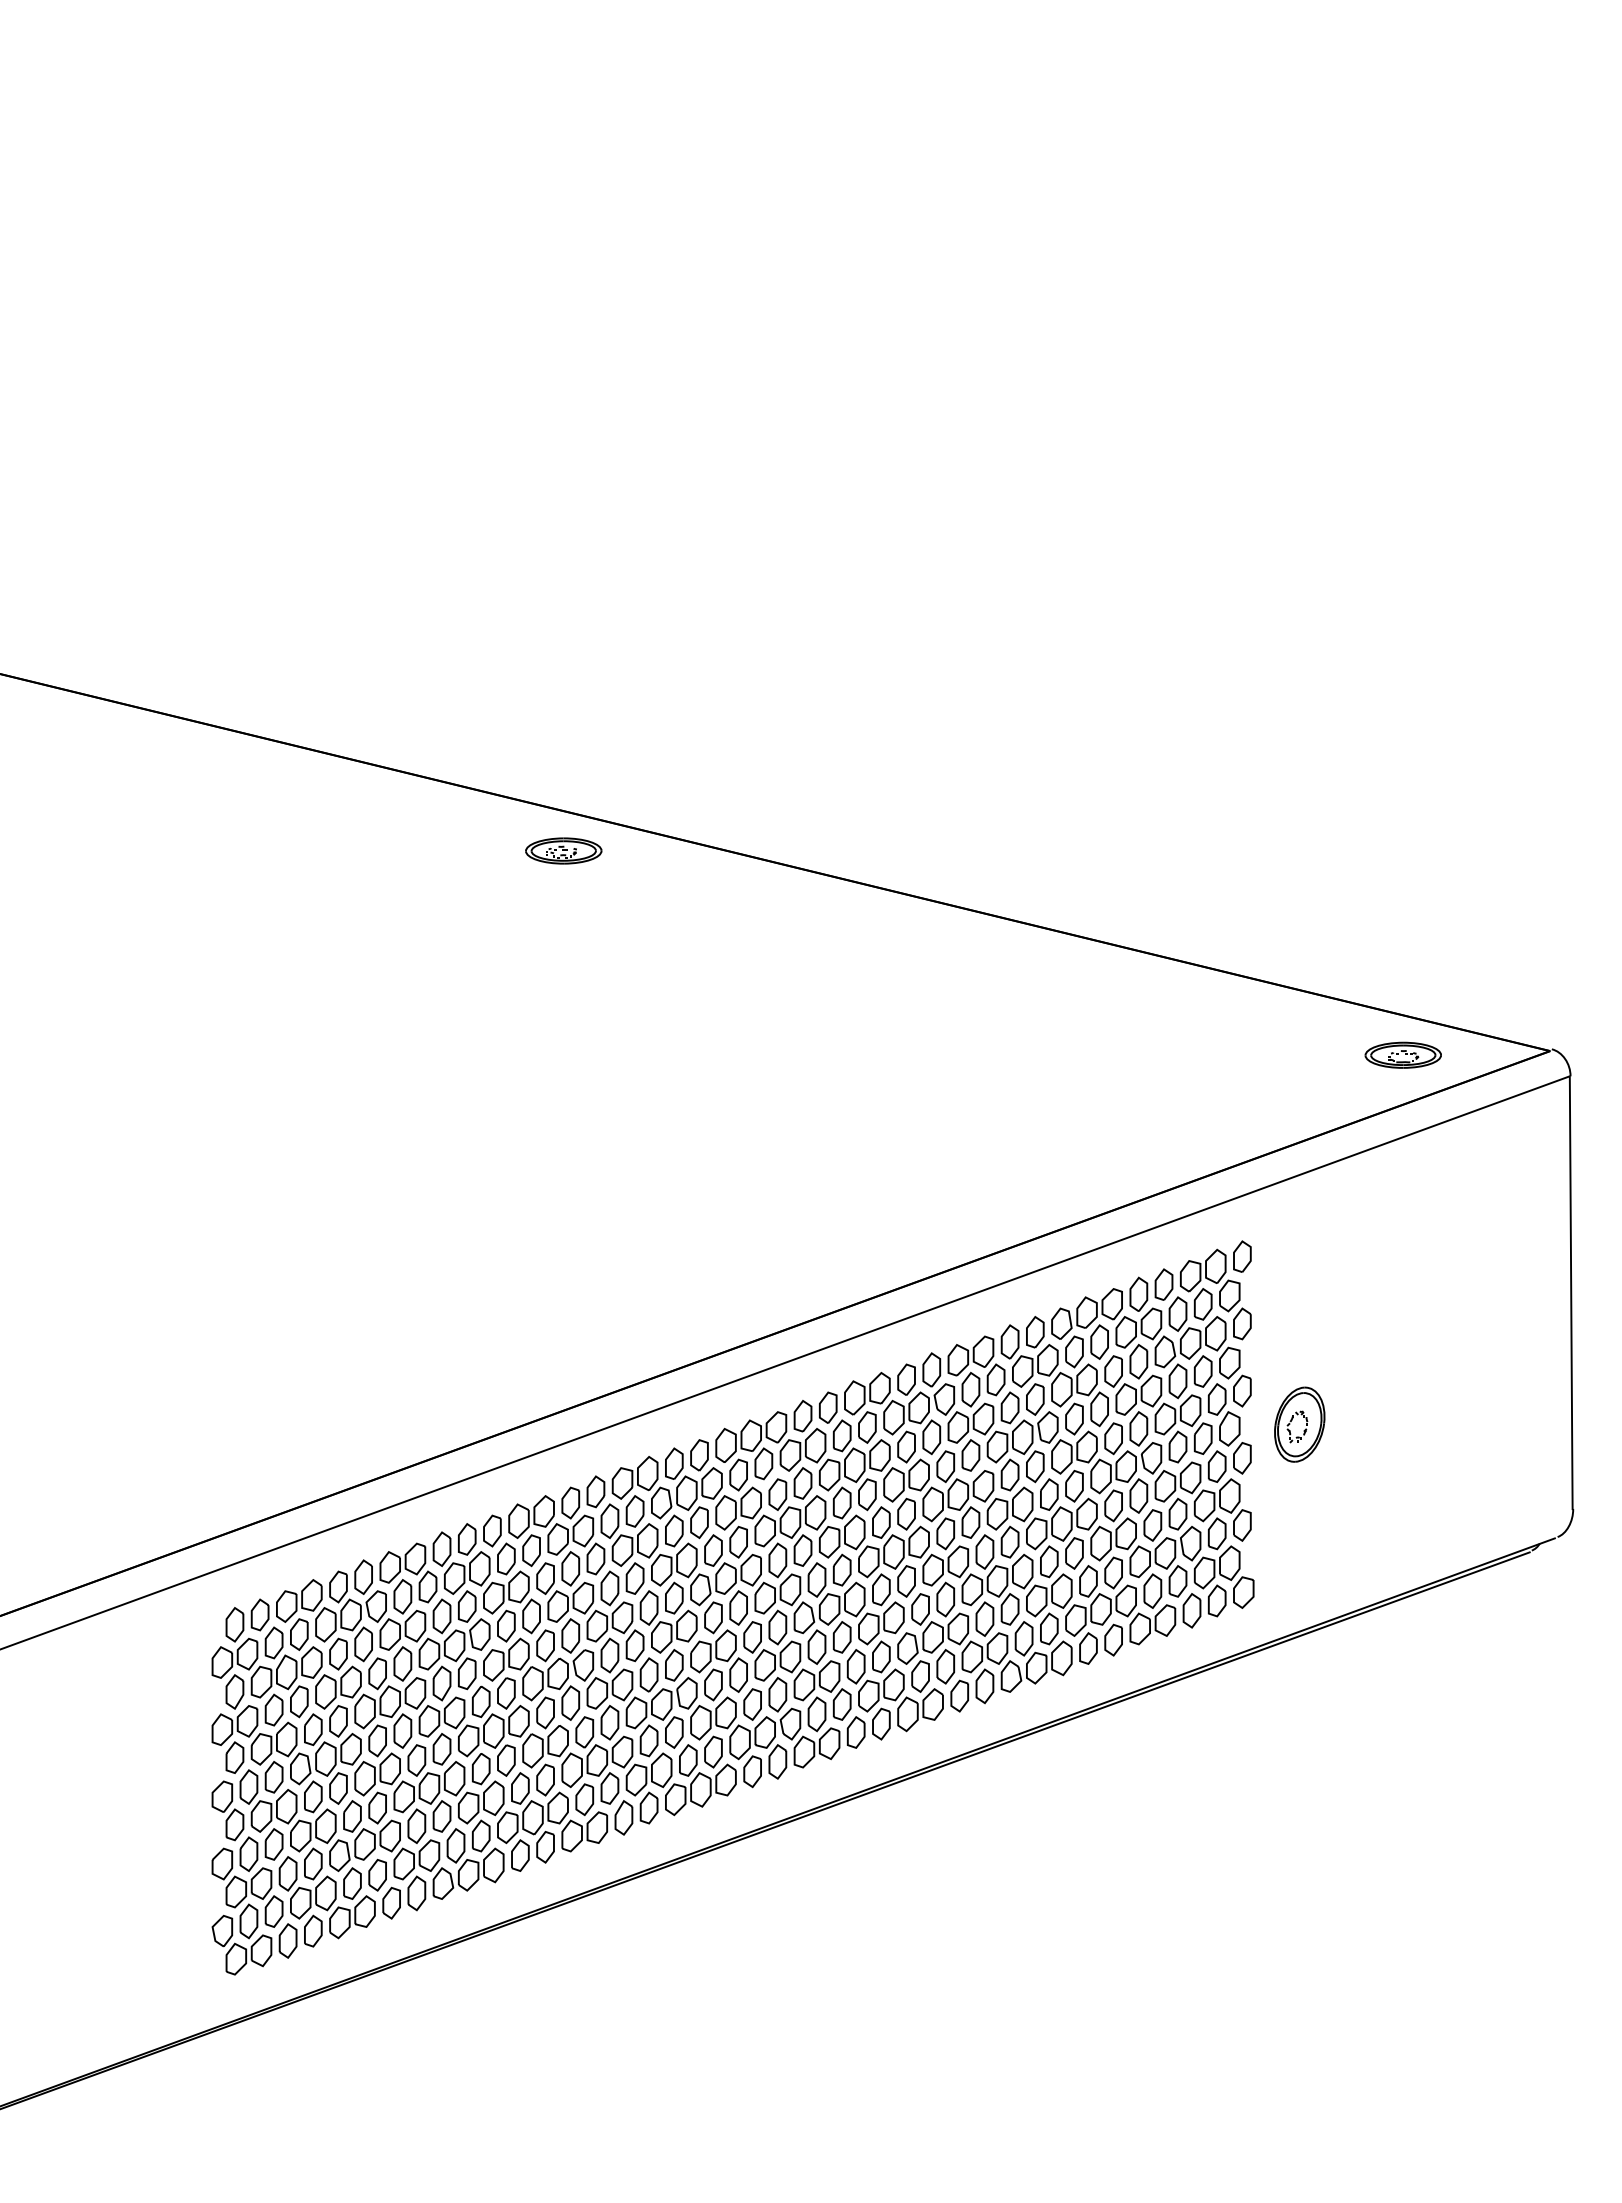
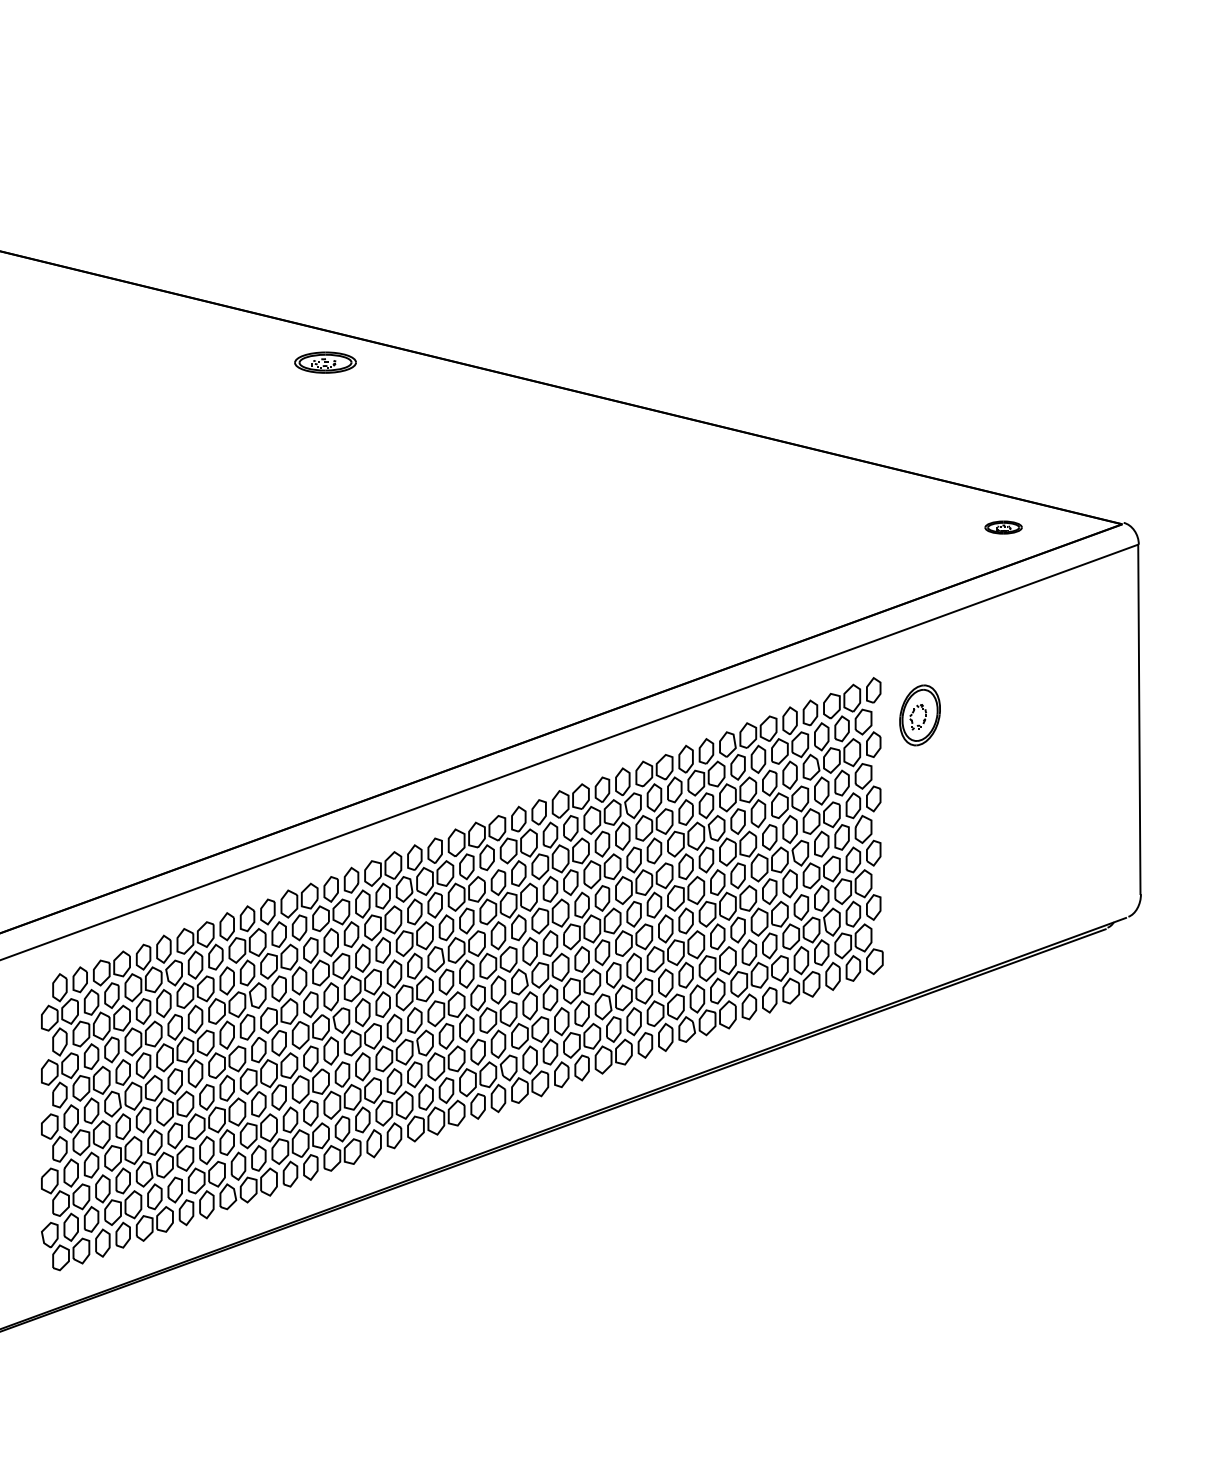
part: (1402, 1054) -> (1003, 527), size x0.6
part: (1299, 1424) -> (919, 715), moved

